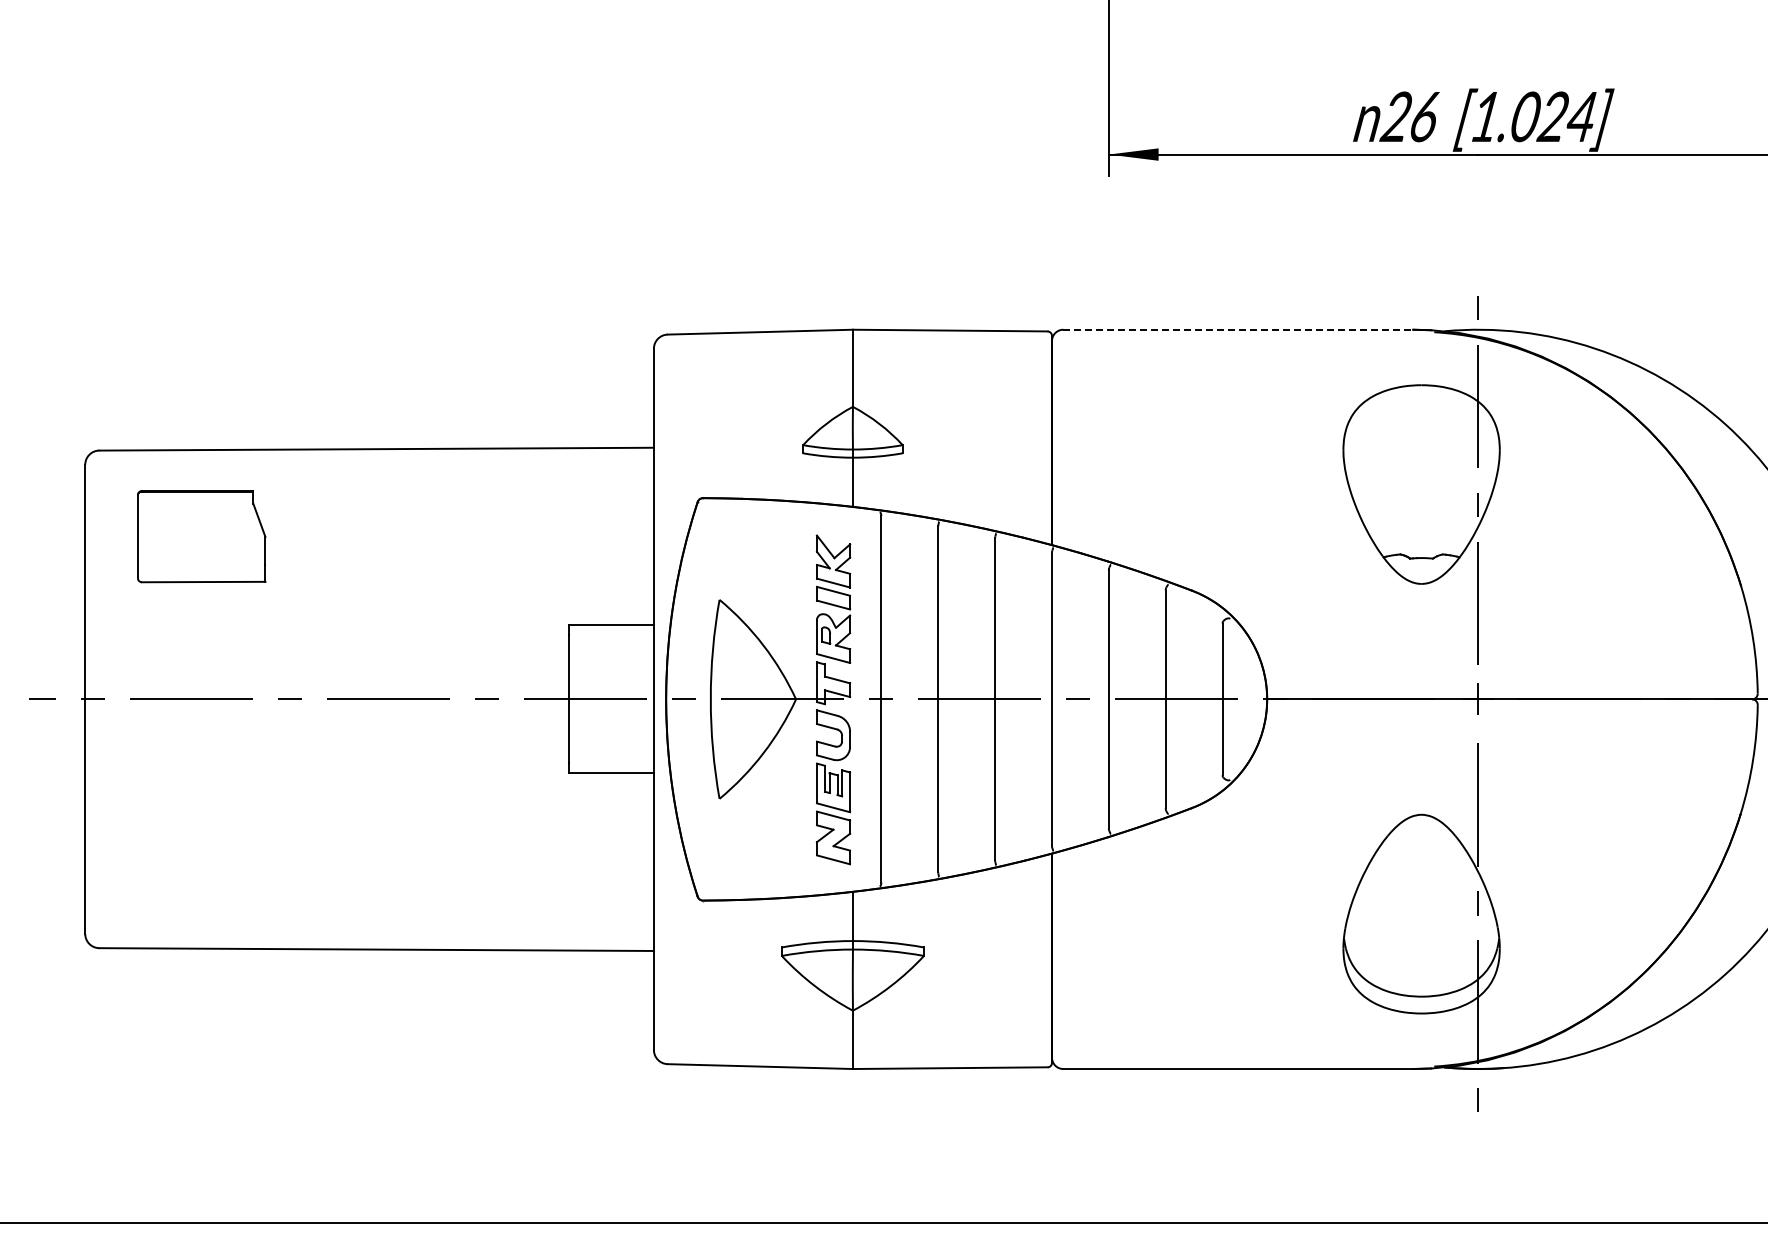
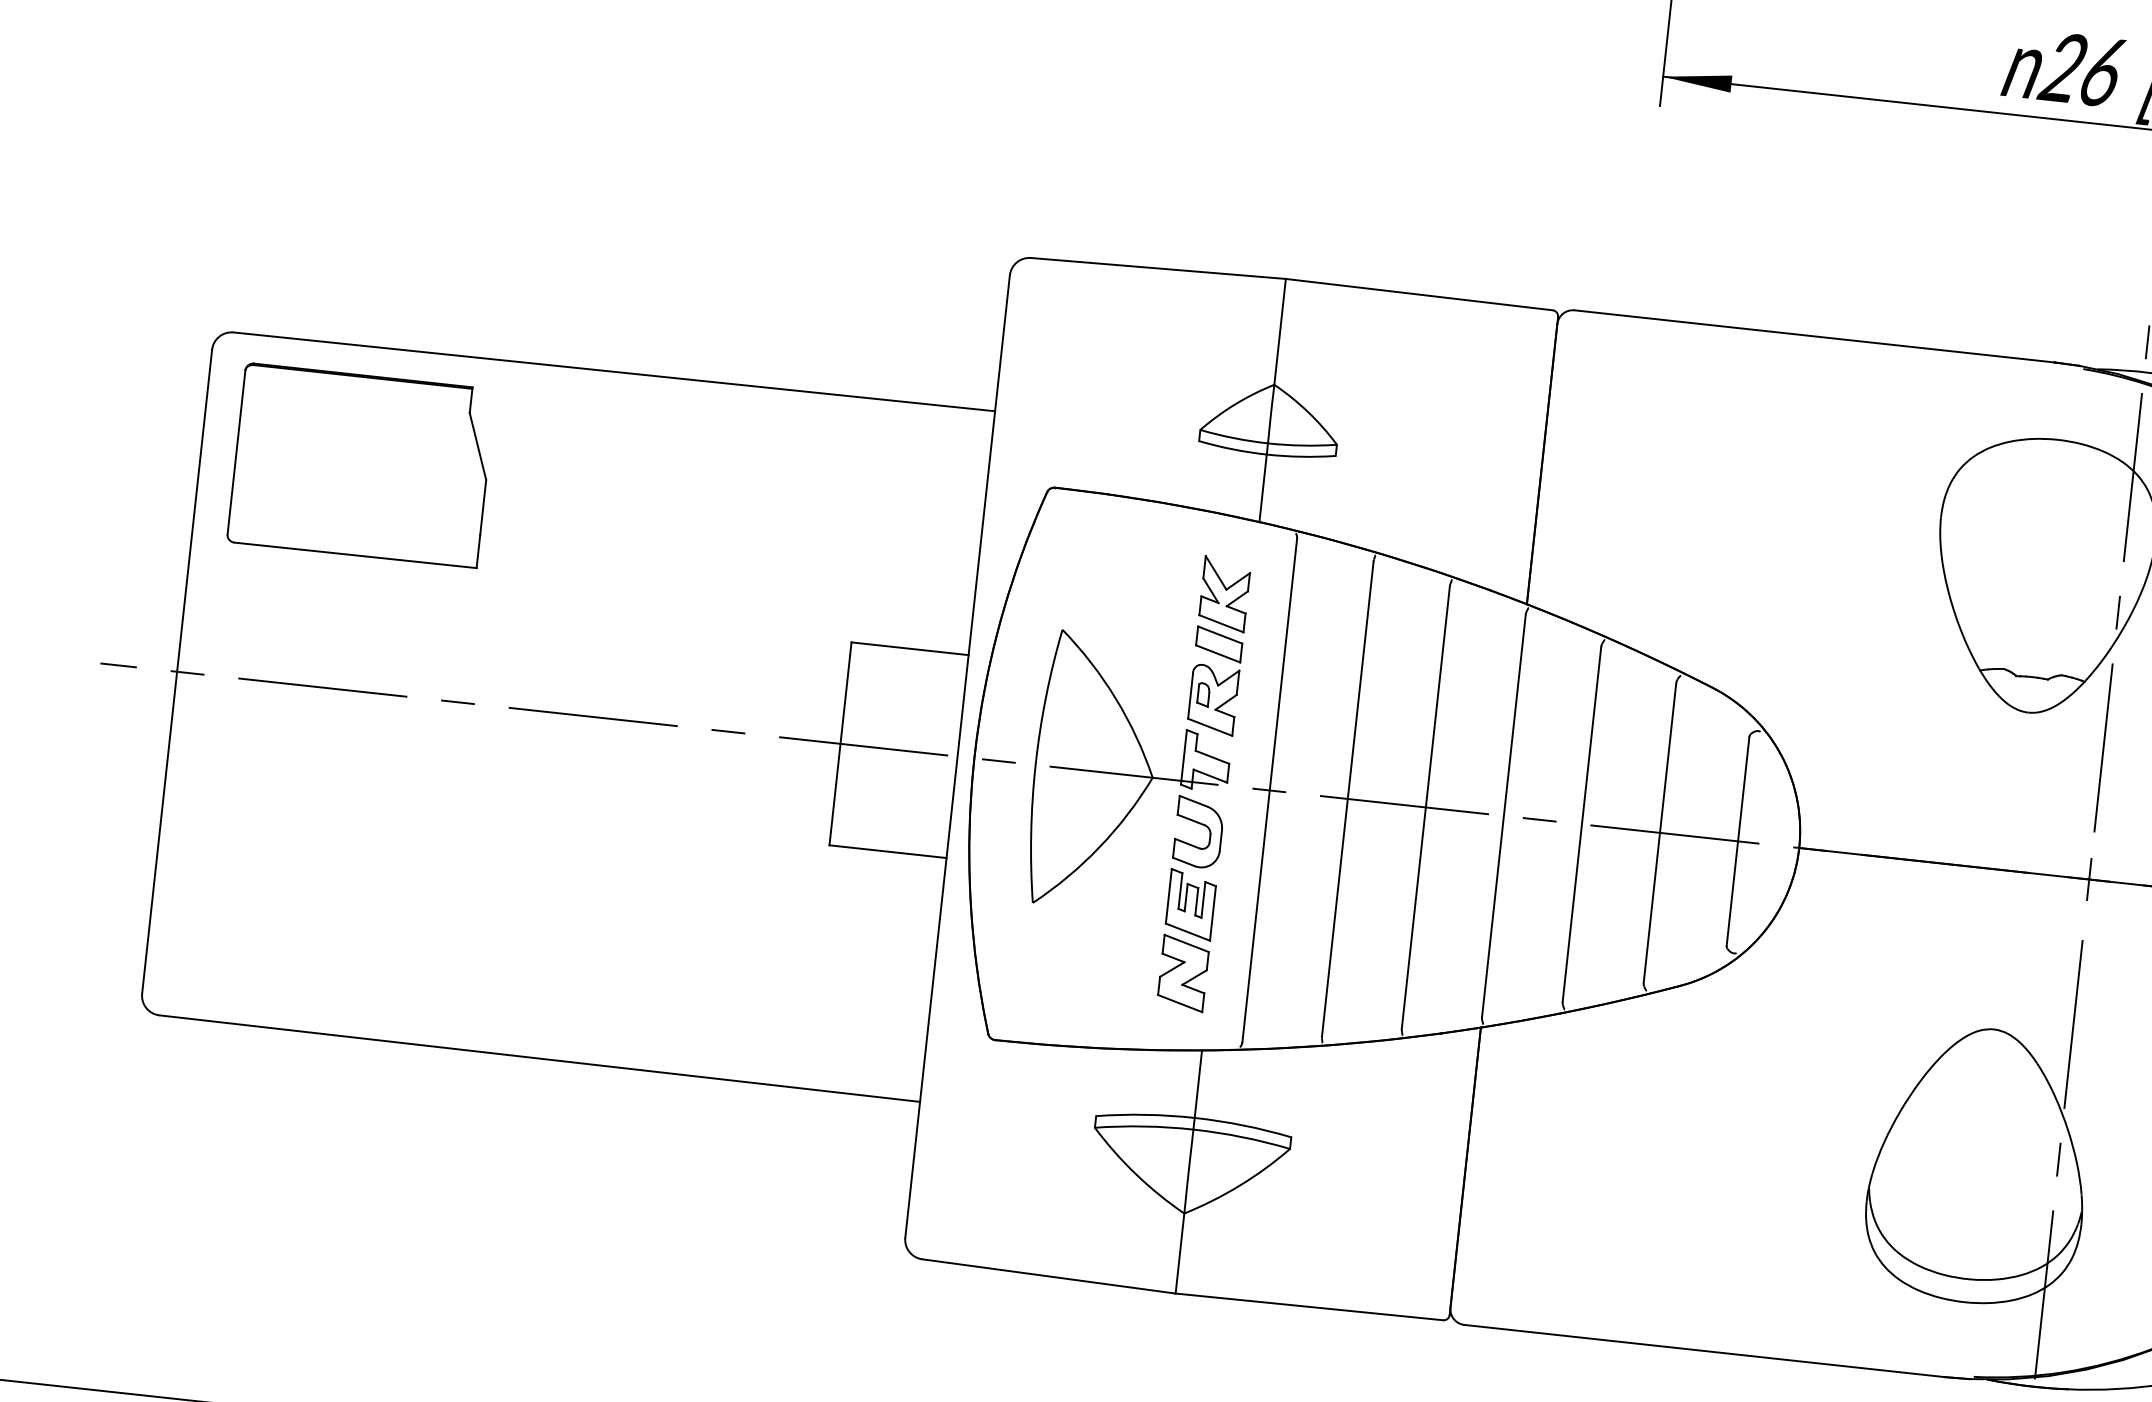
line: (1238, 329) -> (1815, 336), dashed -> solid
part: (201, 536) -> (360, 465), size x1.43

